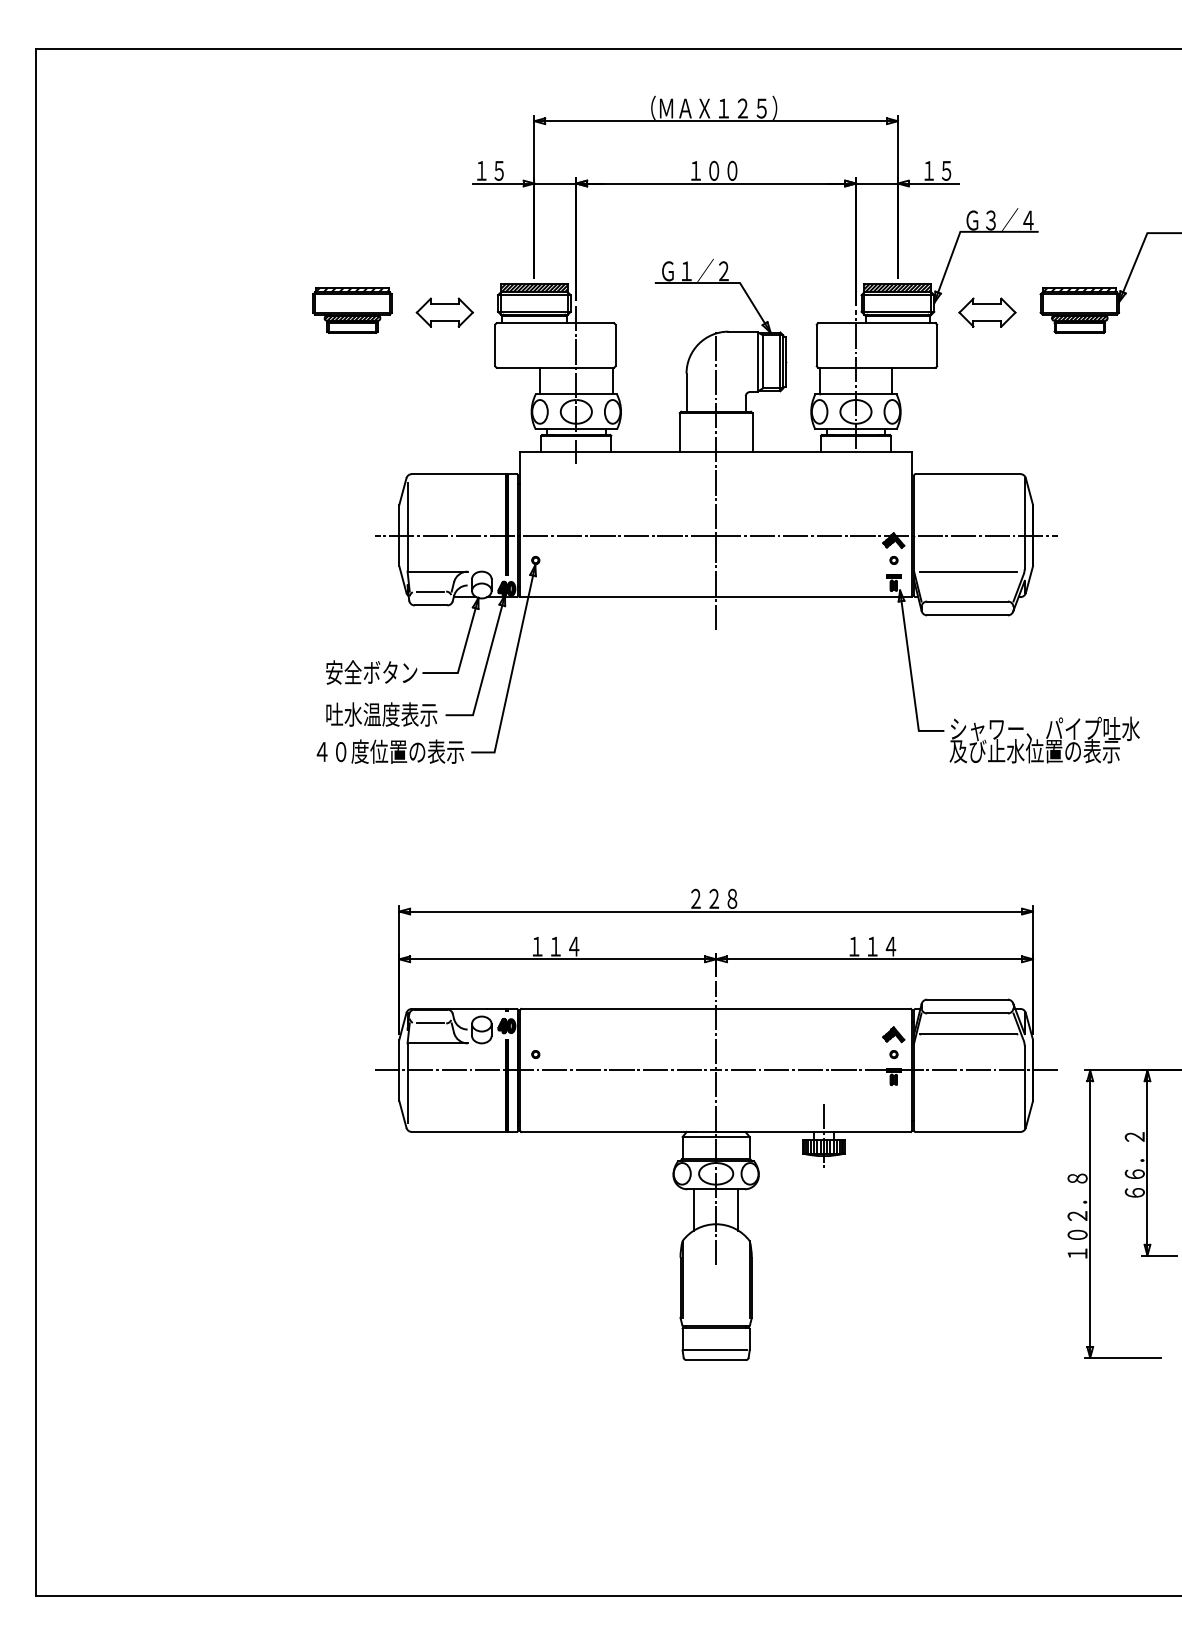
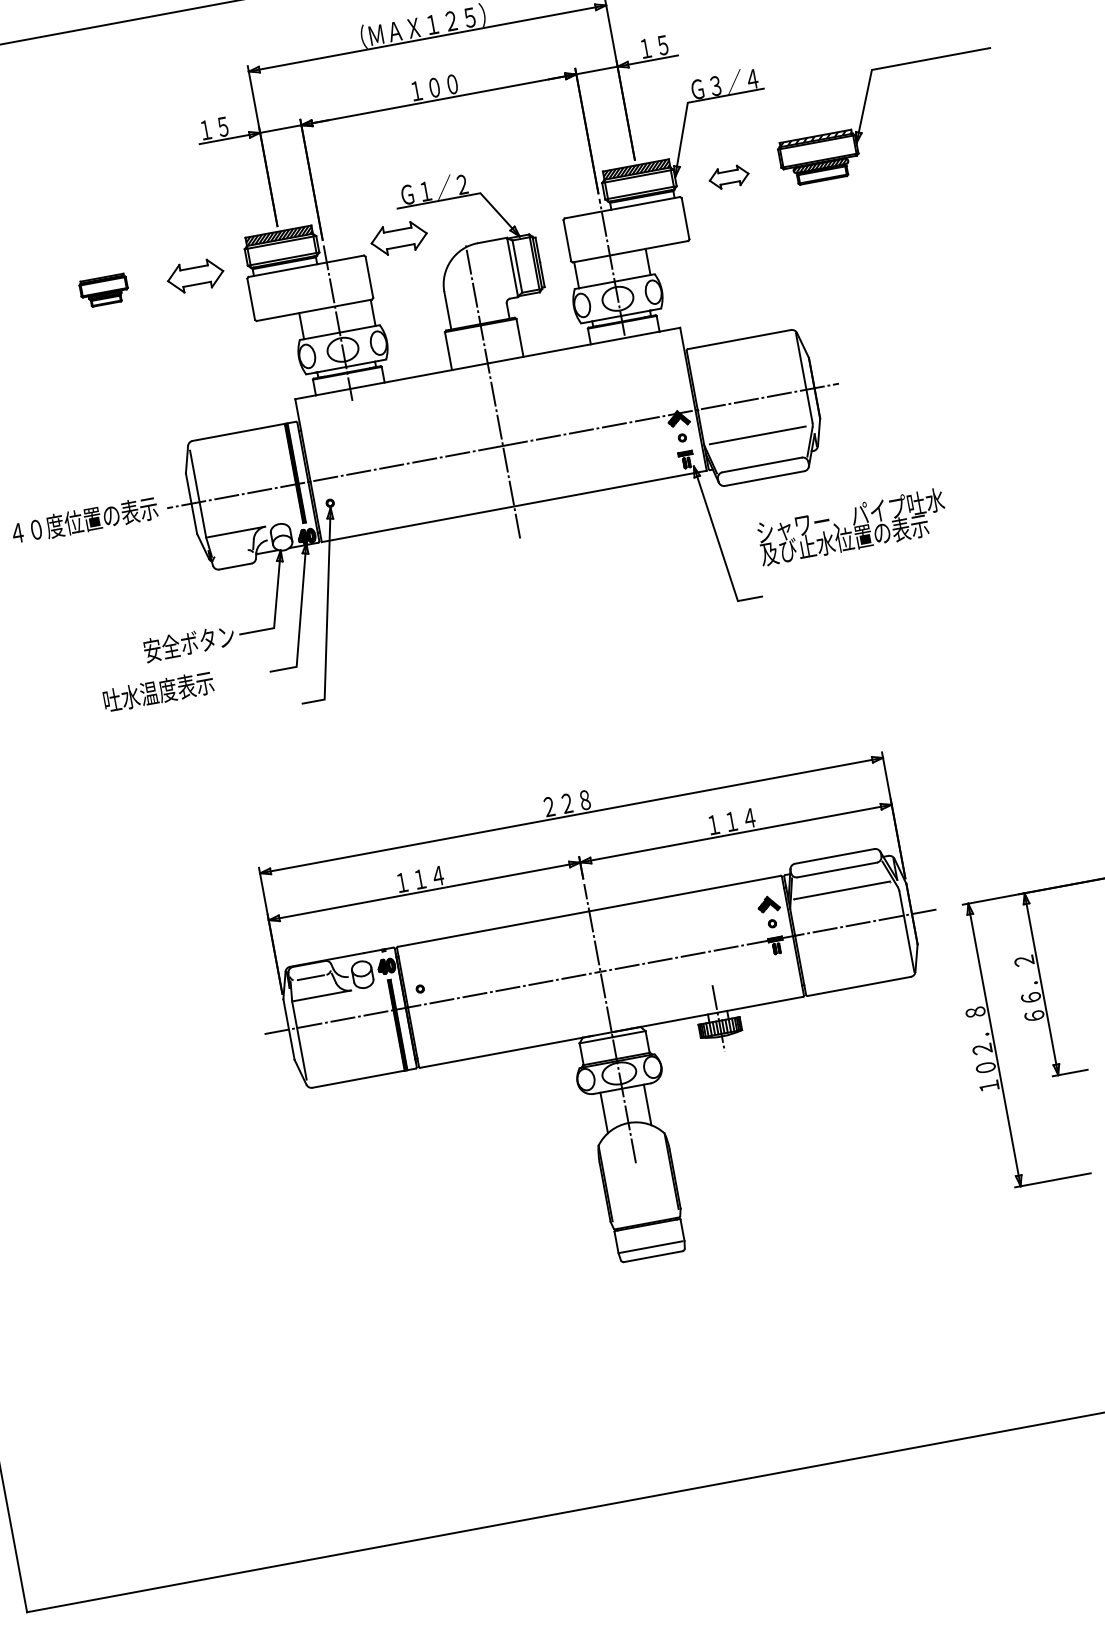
part: (352, 310) -> (104, 290), size x0.6
part: (651, 312) -> (398, 238), added
part: (987, 312) -> (729, 177), size x0.7
line: (430, 591) -> (232, 552), removed
text: (381, 714) -> (158, 691), moved
text: (1044, 739) -> (851, 526), moved
text: (389, 751) -> (83, 520), moved

